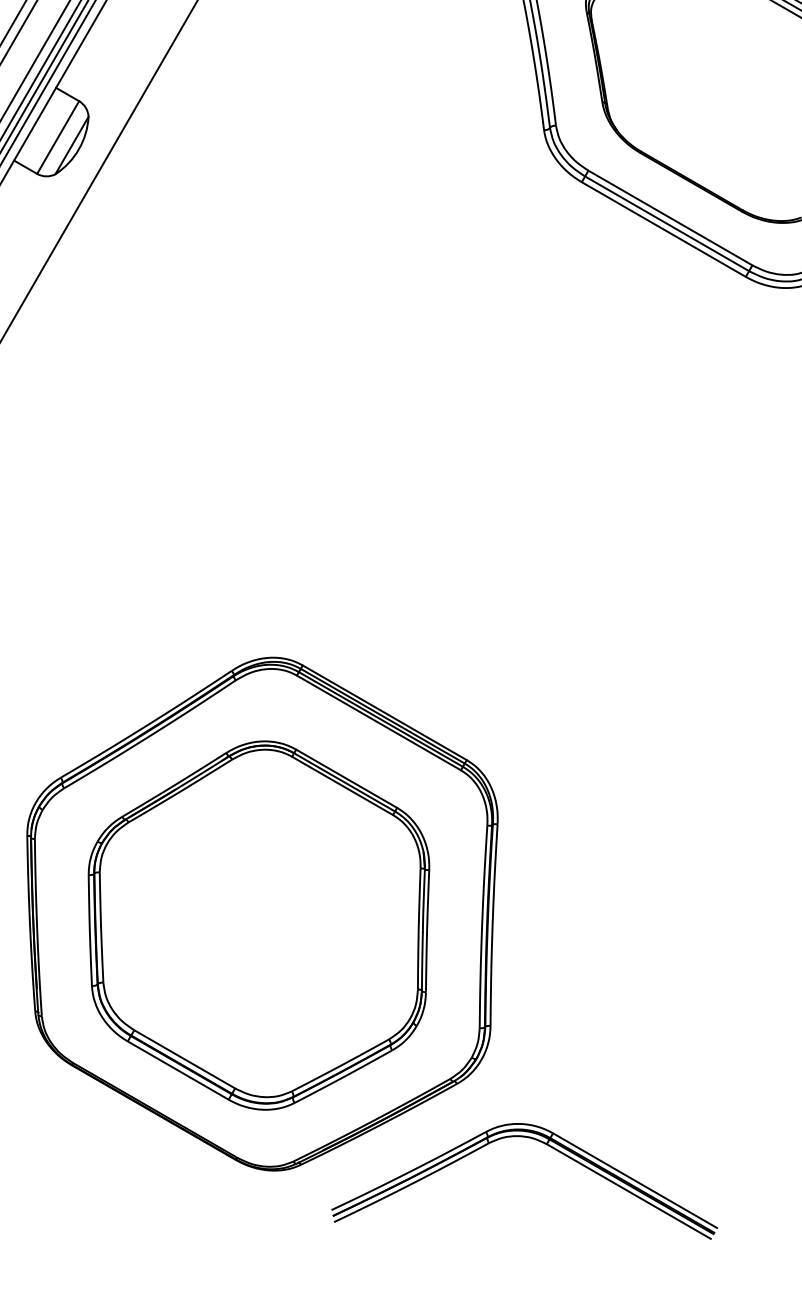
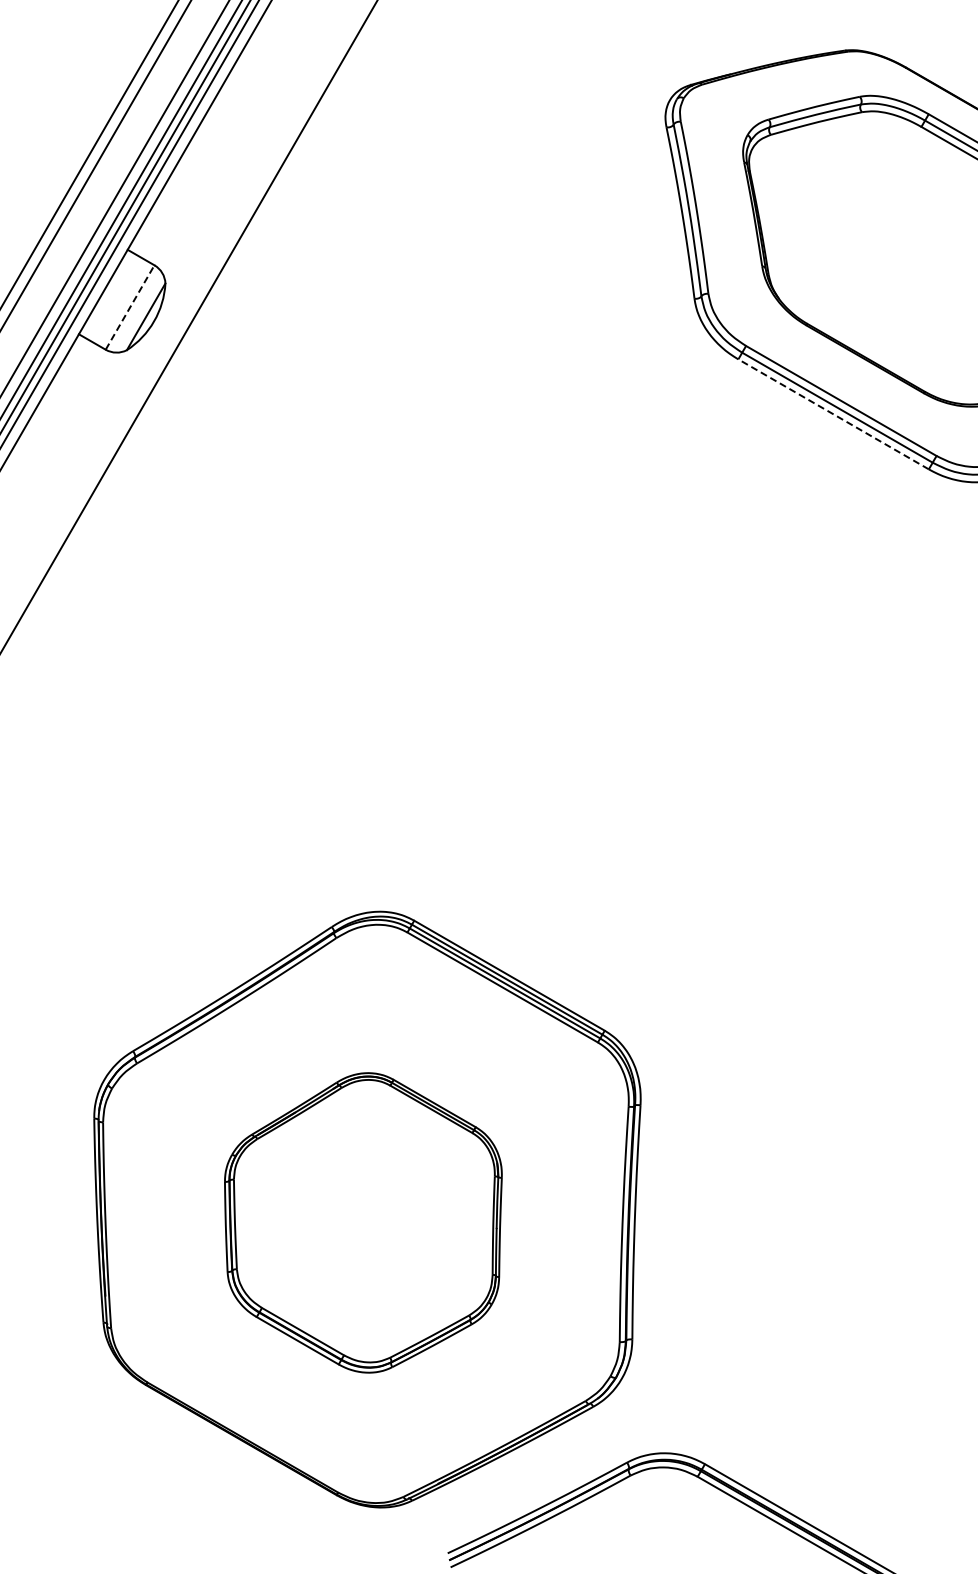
line: (58, 137) -> (130, 307), solid -> dashed
line: (663, 229) -> (833, 414), solid -> dashed
part: (259, 925) -> (363, 1222), size x0.7

